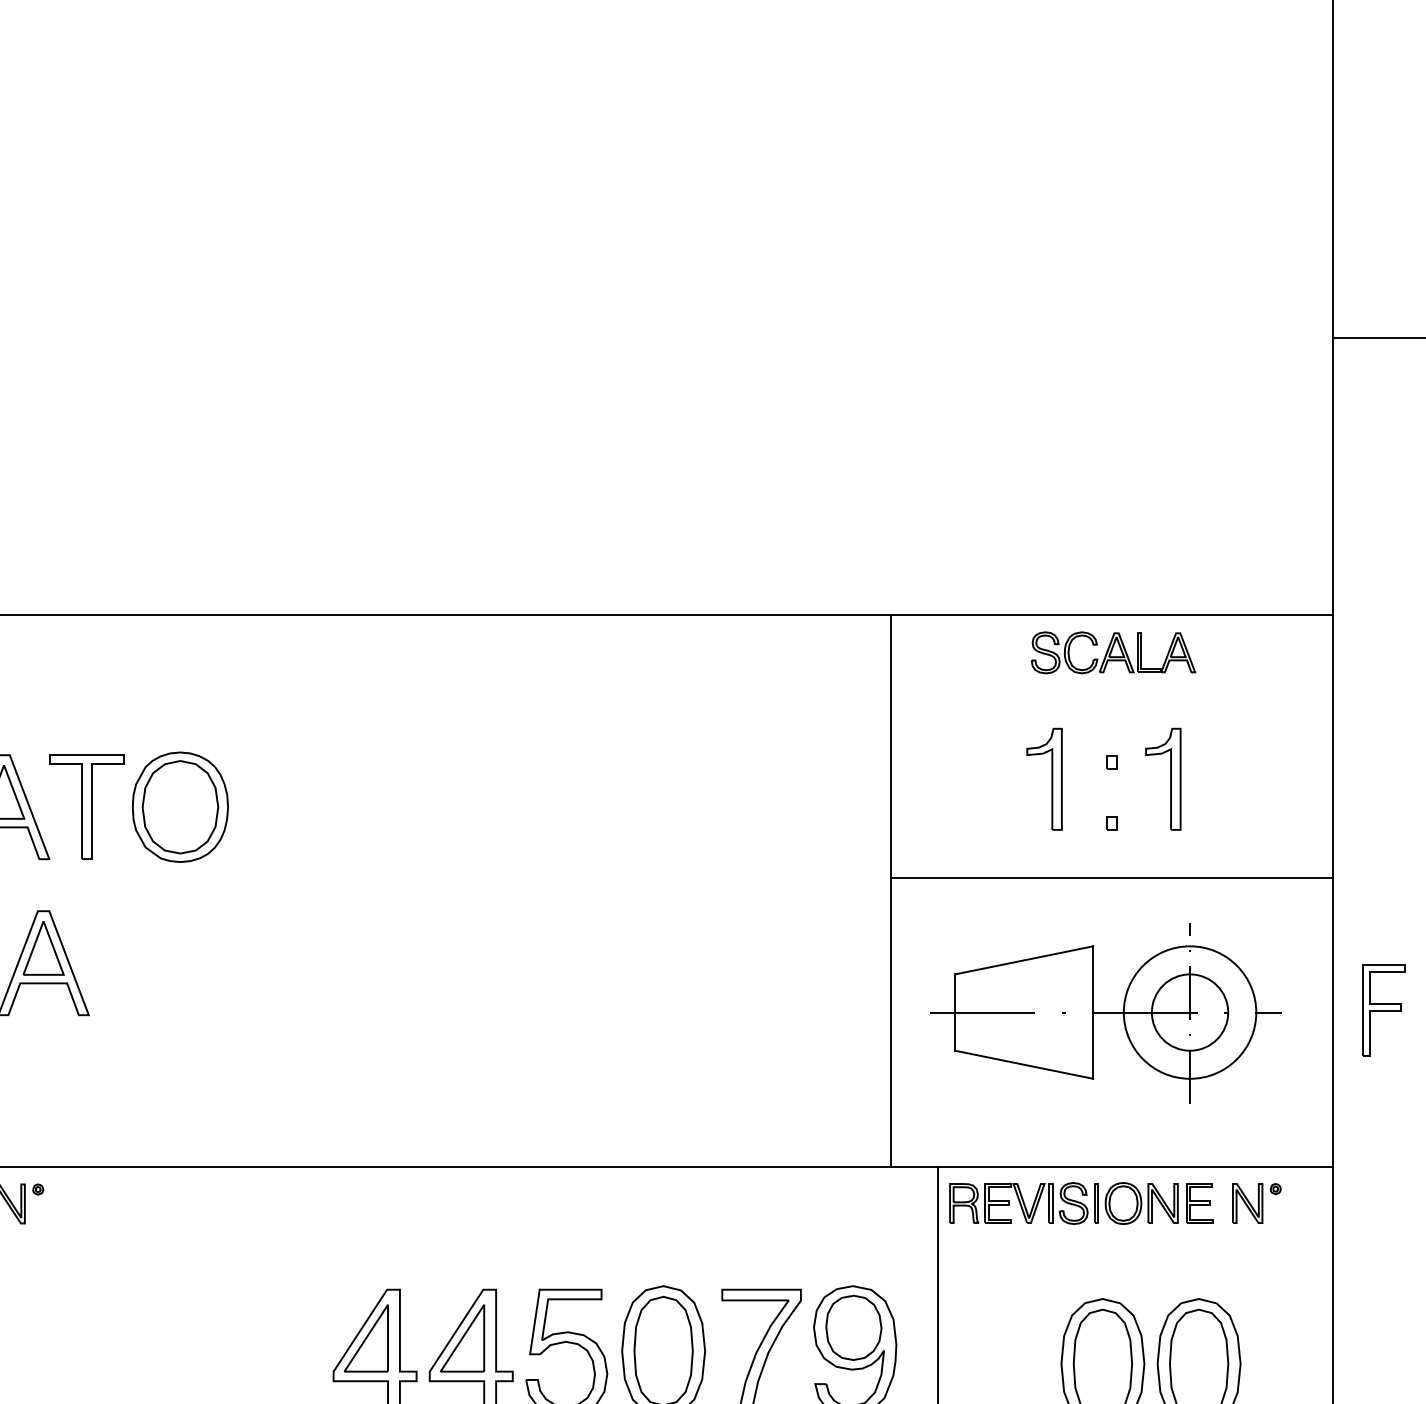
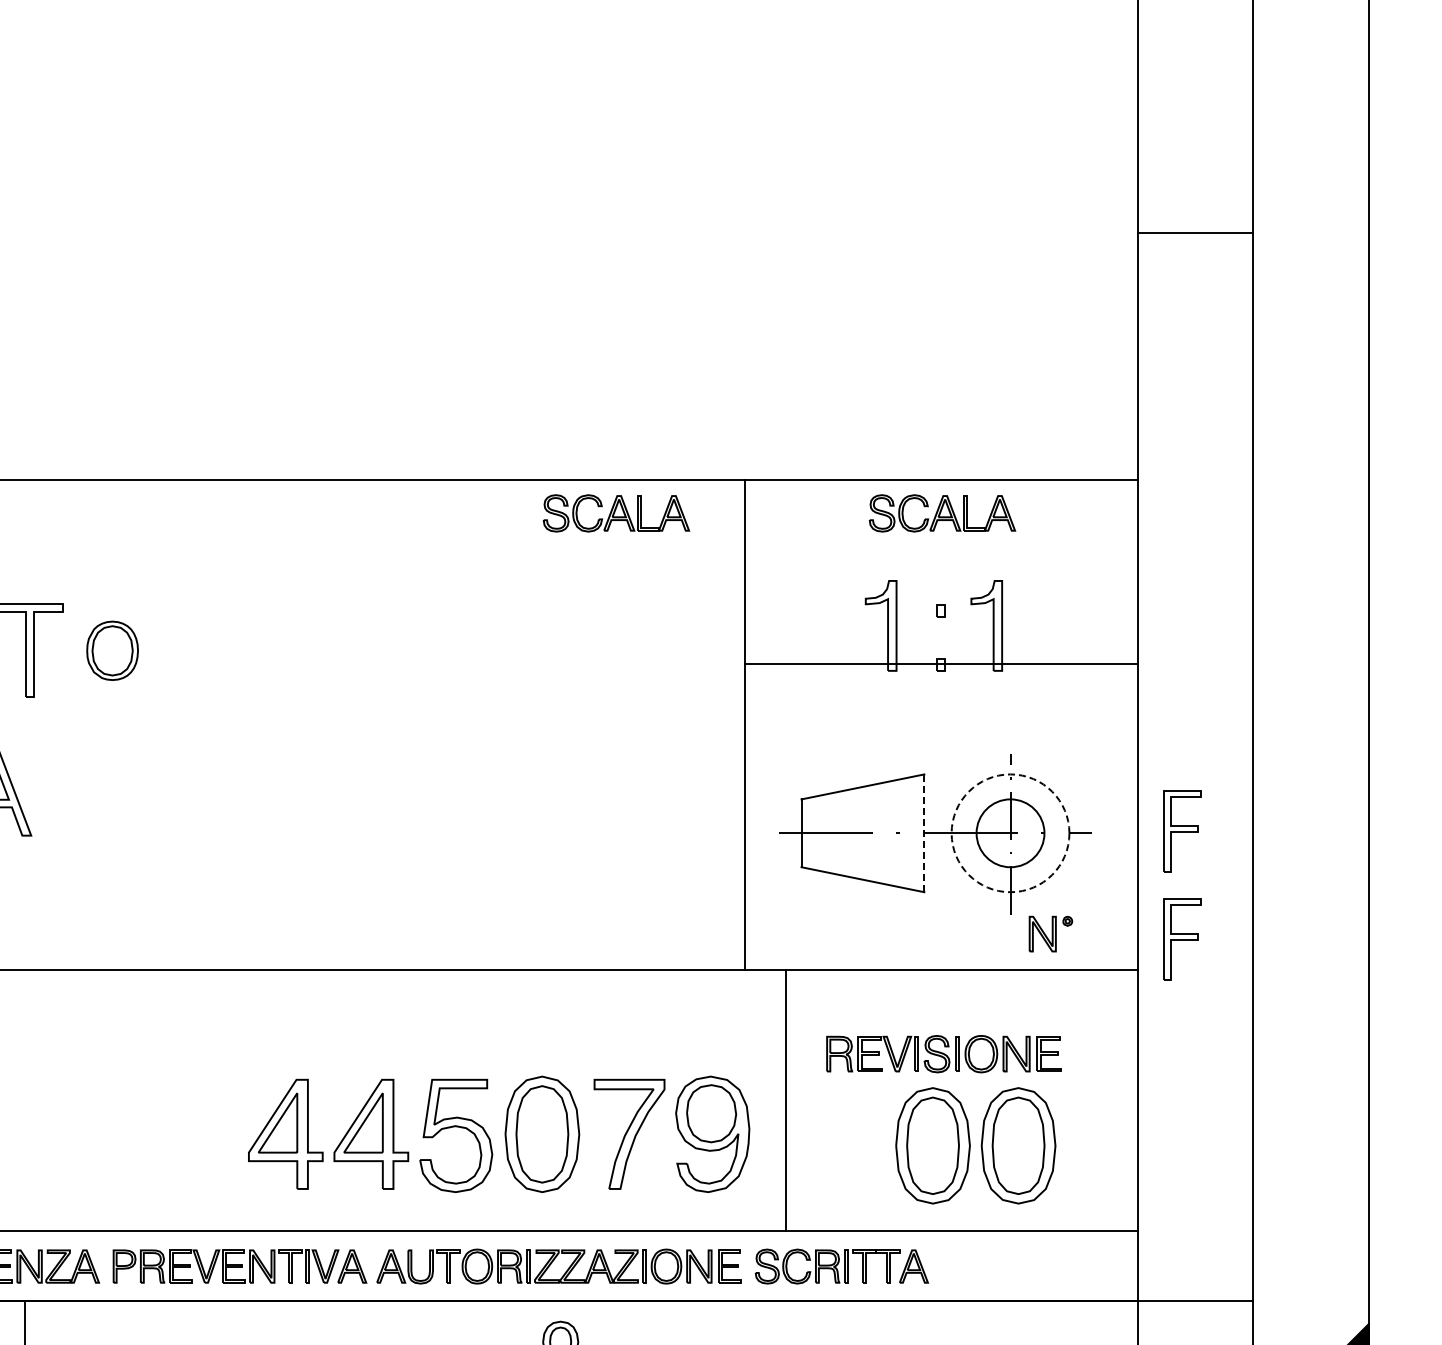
part: (746, 652) -> (616, 513), added
part: (180, 806) -> (112, 650), size x0.6
line: (1111, 877) -> (940, 663), moved
line: (1093, 1012) -> (924, 833), solid -> dashed
circle: (1190, 1012) -> (1010, 833), solid -> dashed
part: (1383, 1131) -> (1182, 939), added
part: (1256, 1202) -> (1050, 933), moved
part: (1080, 1203) -> (943, 1054), moved

